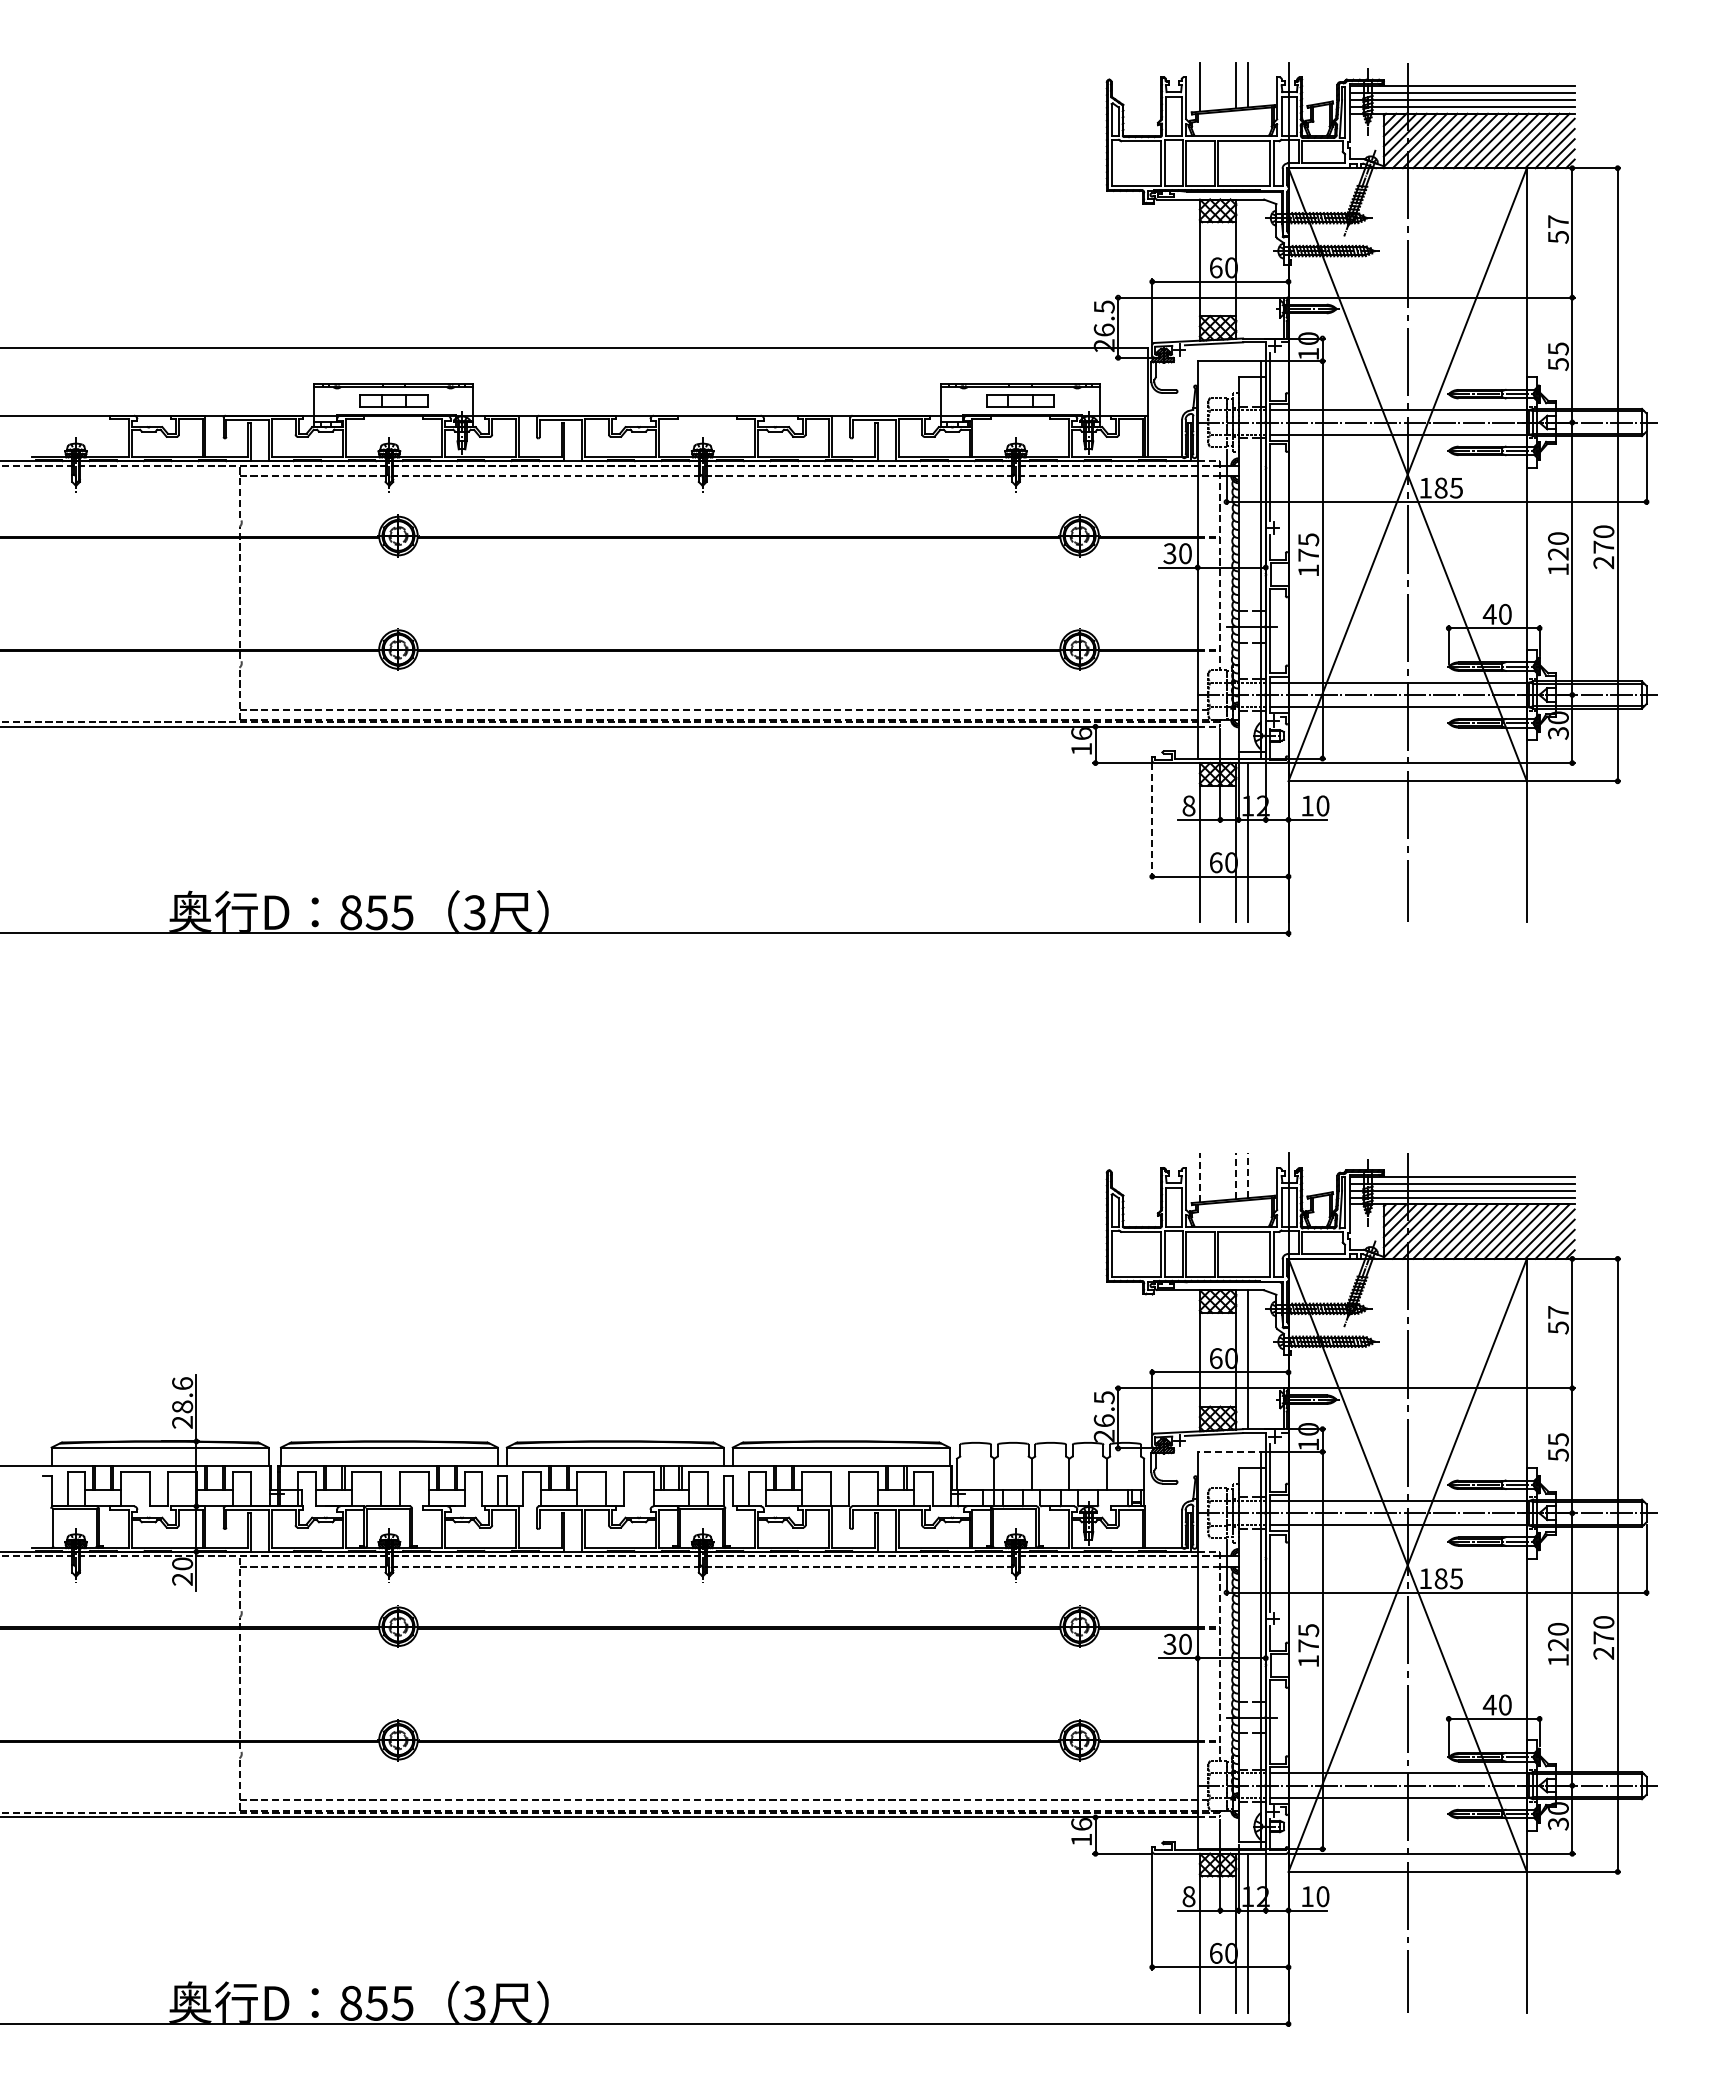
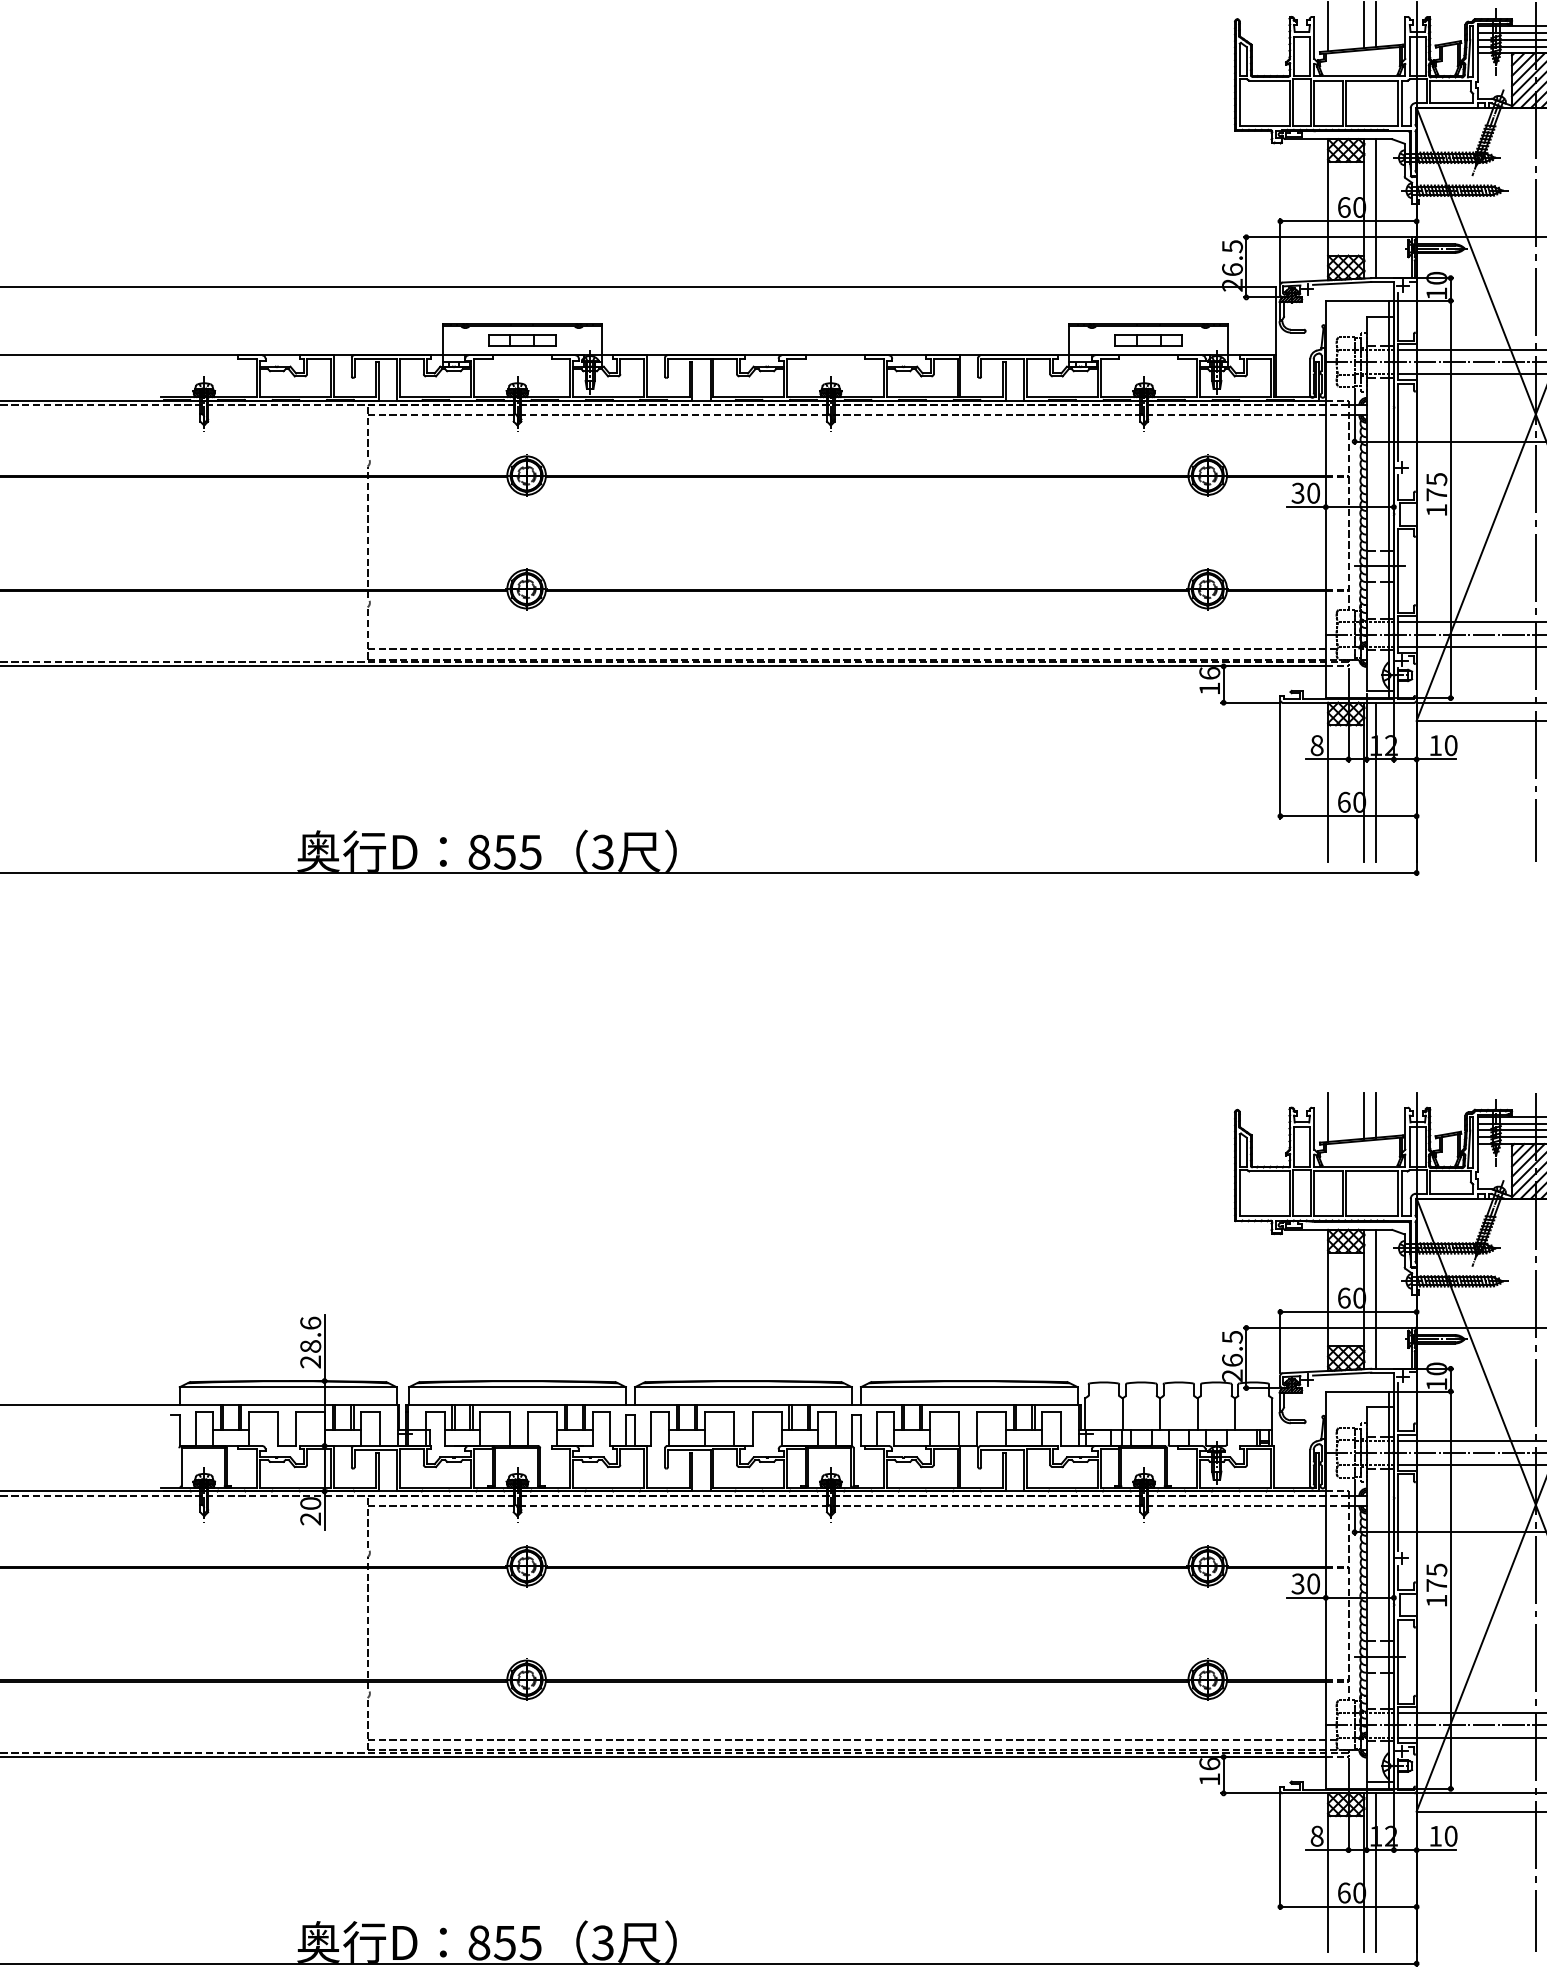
line: (1247, 268) -> (1375, 208), added
line: (1152, 821) -> (1280, 761), dashed -> solid
line: (1247, 1175) -> (1375, 1115), dashed -> solid
line: (1236, 1176) -> (1364, 1116), dashed -> solid
line: (1199, 1177) -> (1327, 1117), dashed -> solid
line: (1231, 1451) -> (1359, 1391), dashed -> solid

